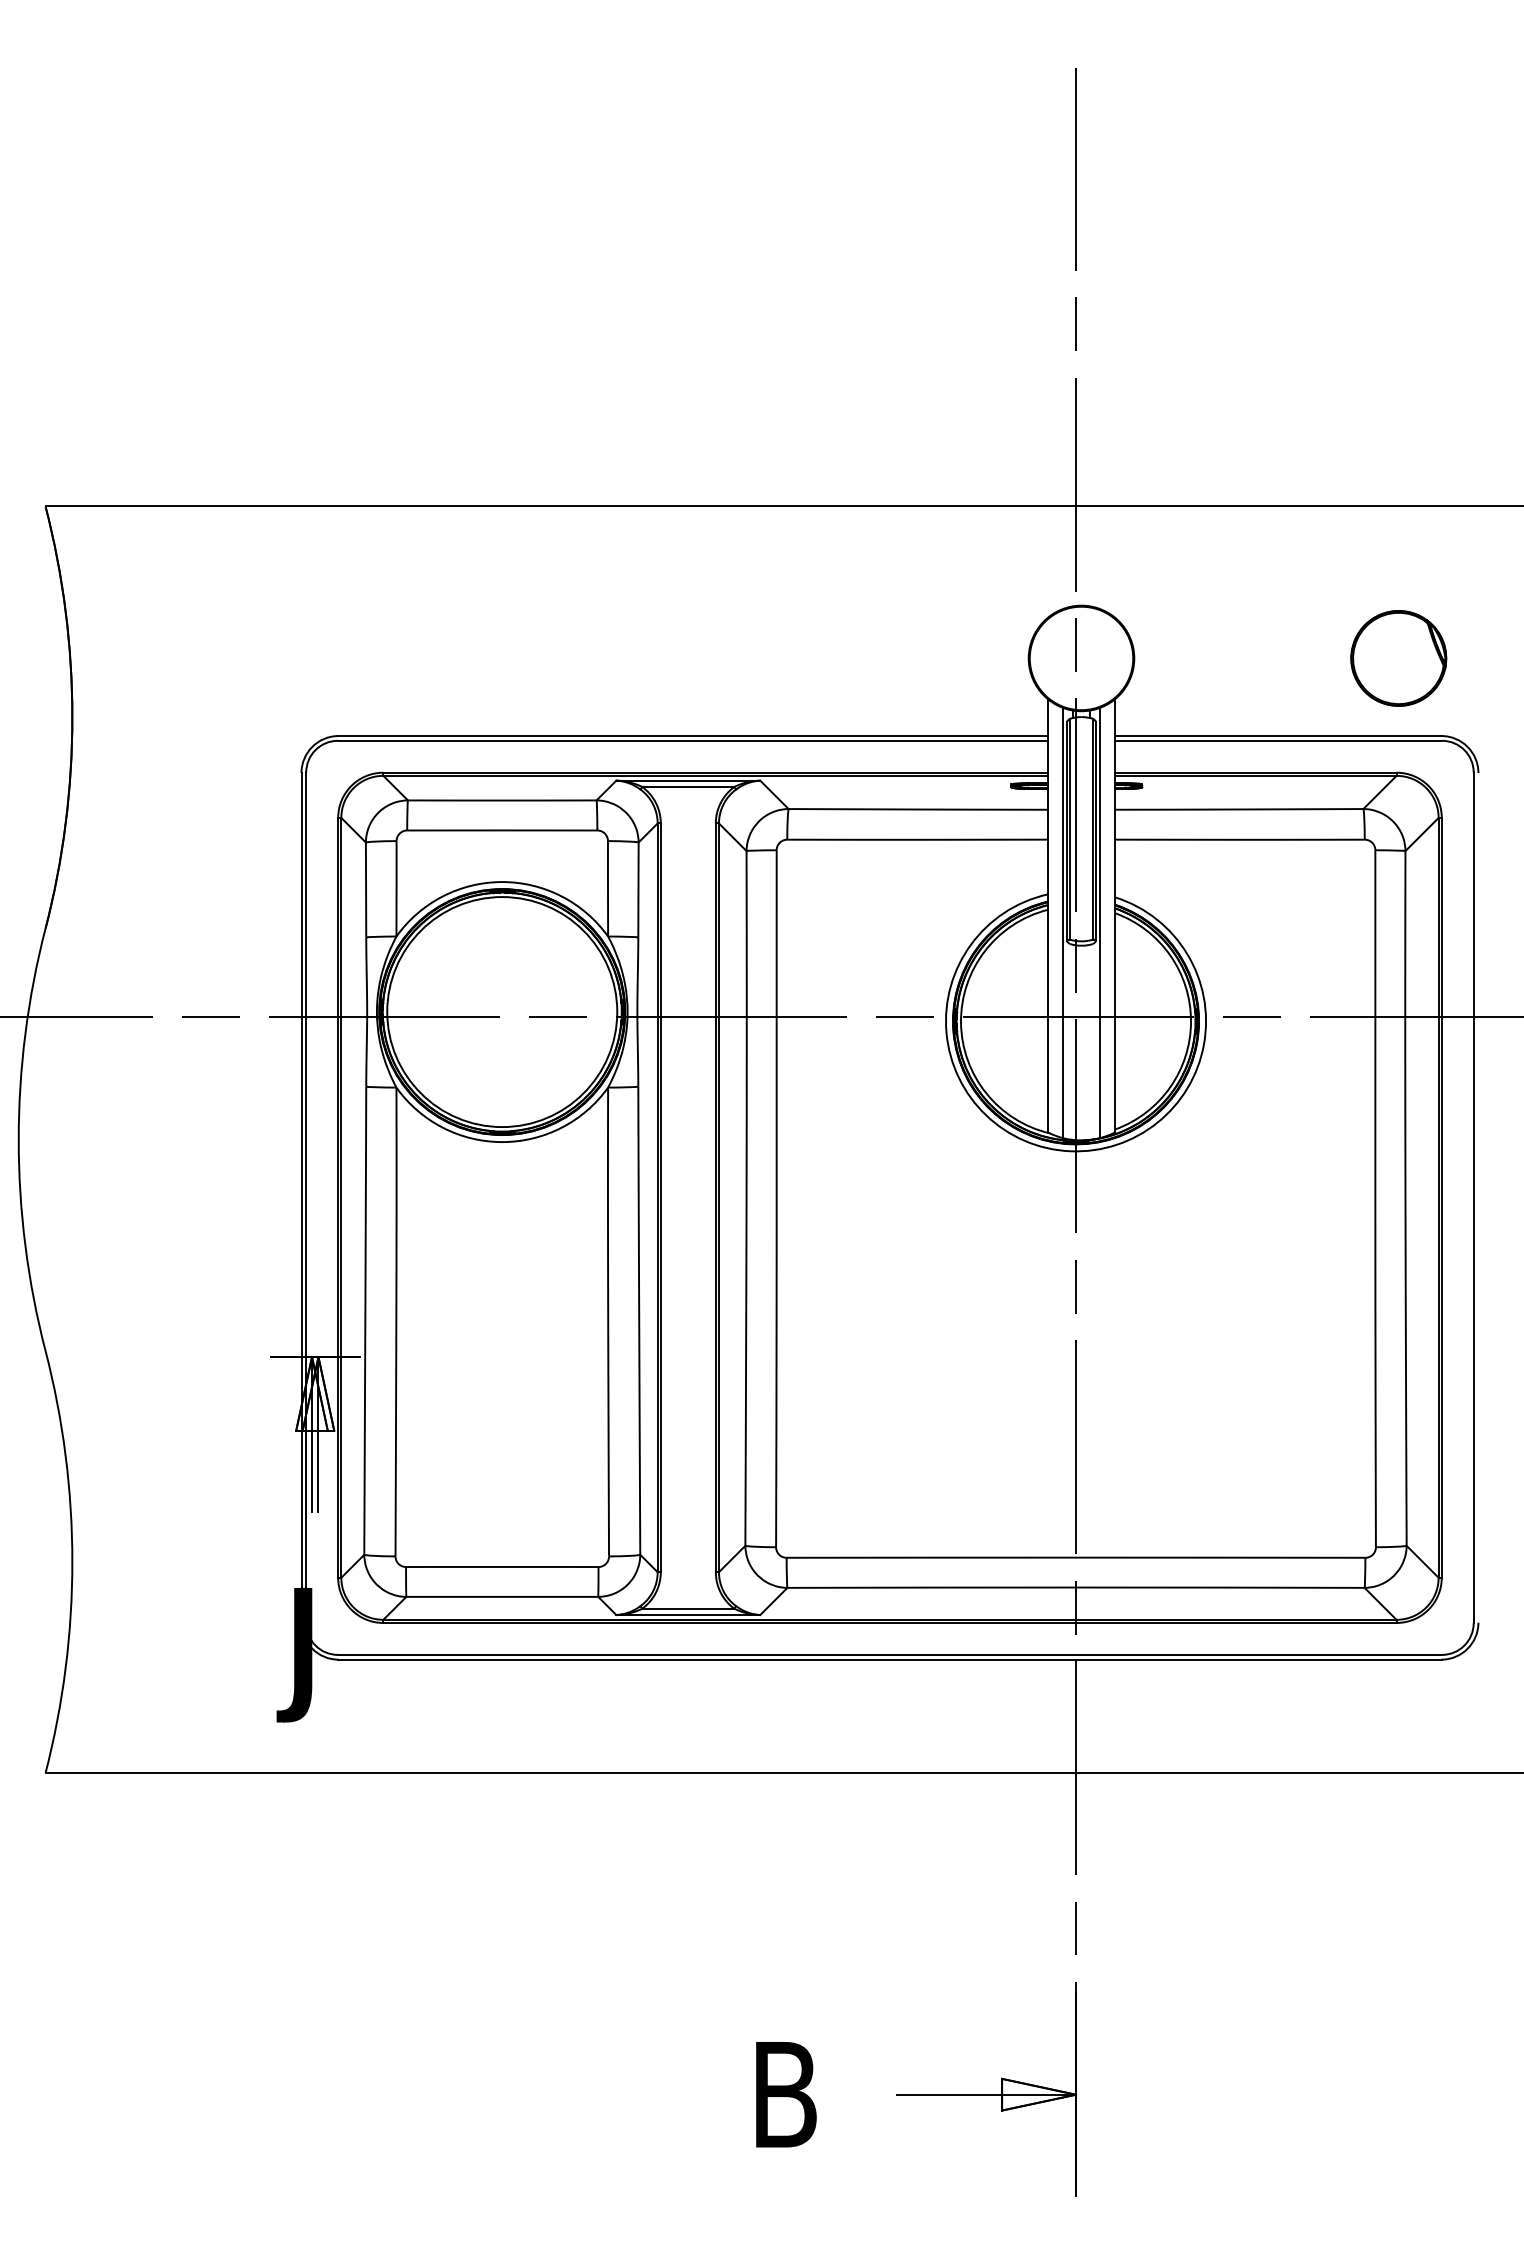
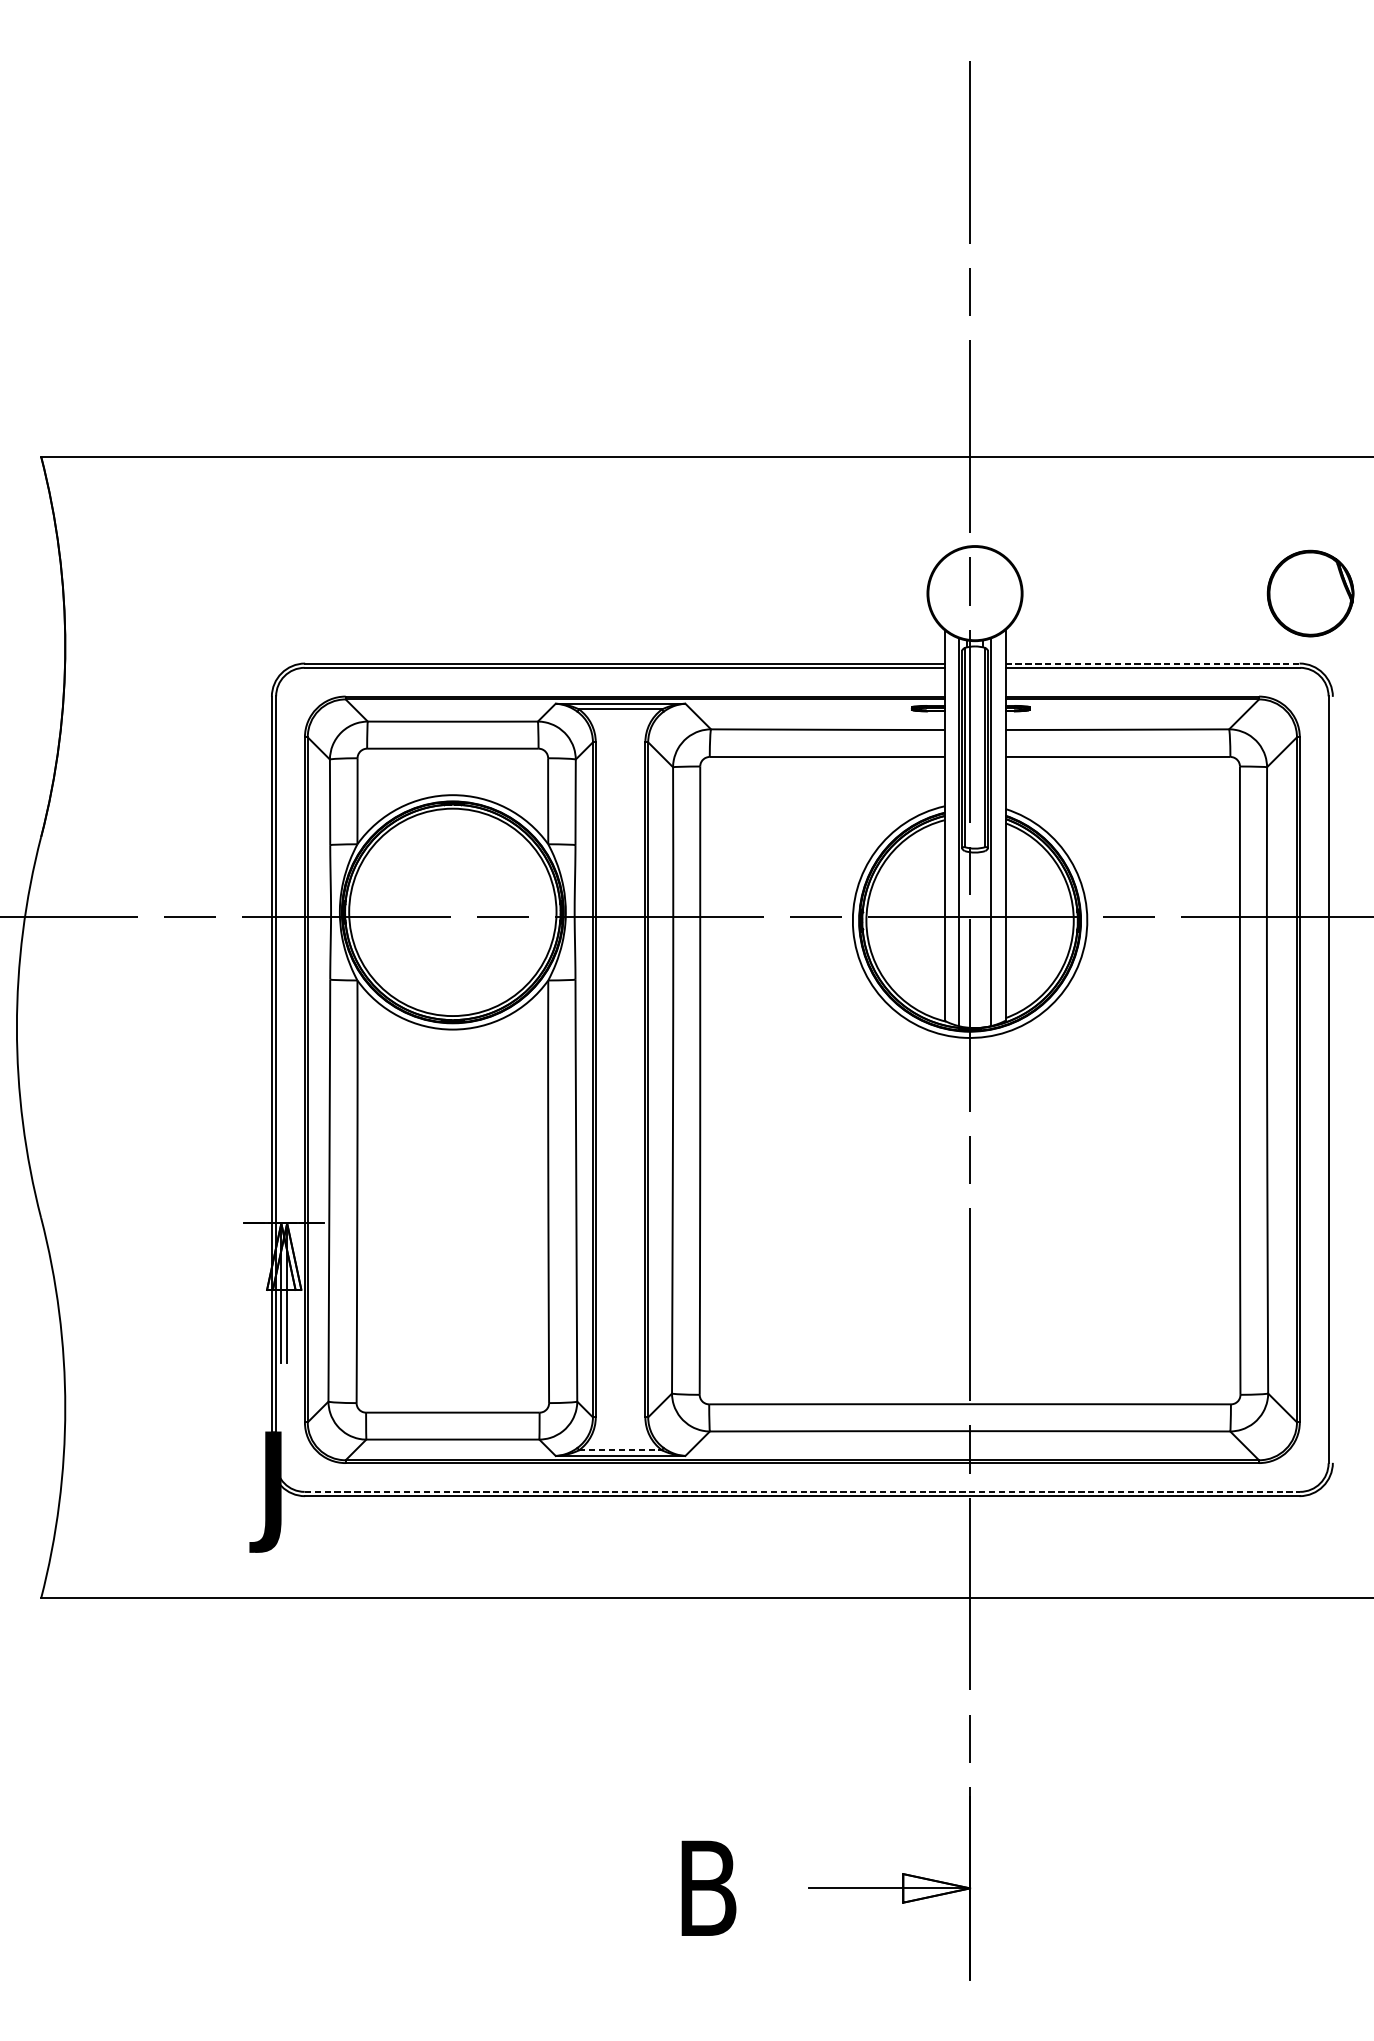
part: (1398, 658) -> (1310, 593), moved
line: (1278, 736) -> (1152, 663), solid -> dashed
line: (688, 1608) -> (620, 1450), solid -> dashed
line: (890, 1654) -> (802, 1491), solid -> dashed

